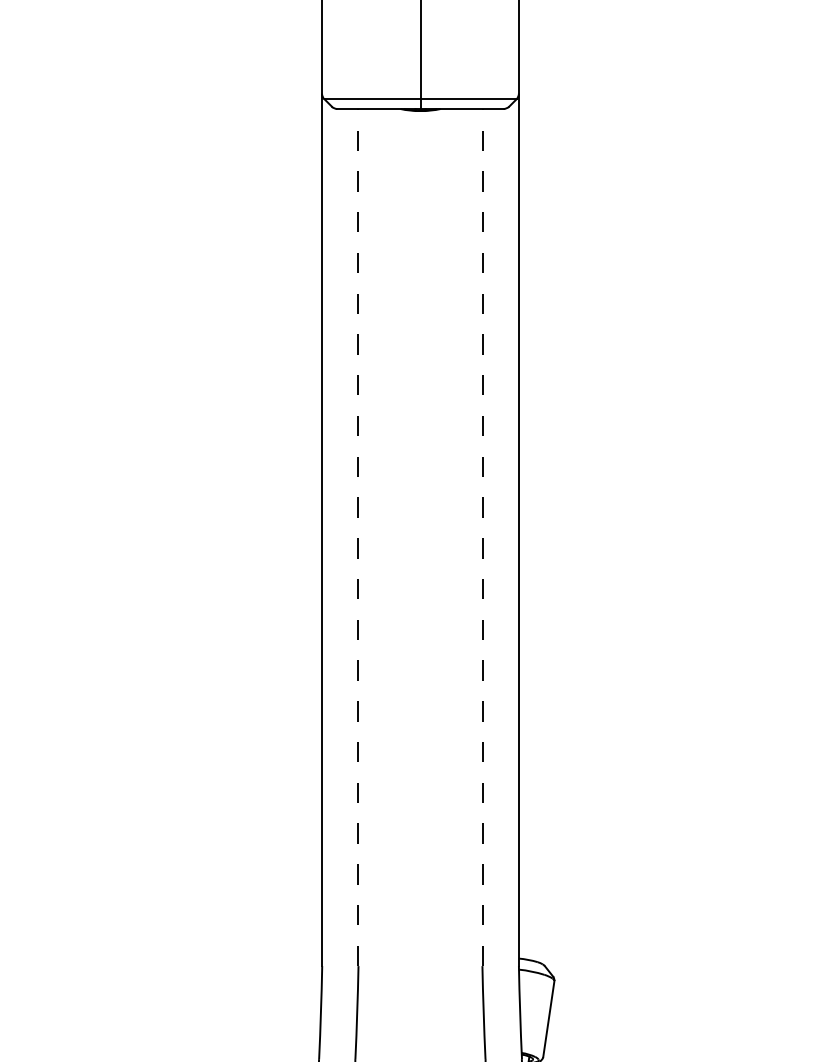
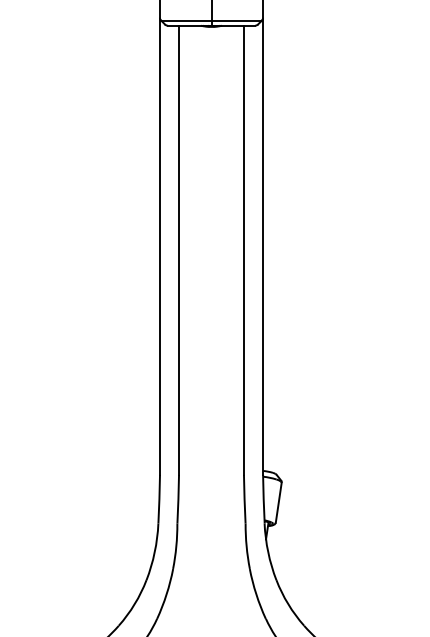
line: (357, 537) -> (178, 250), dashed -> solid
line: (483, 537) -> (244, 250), dashed -> solid

